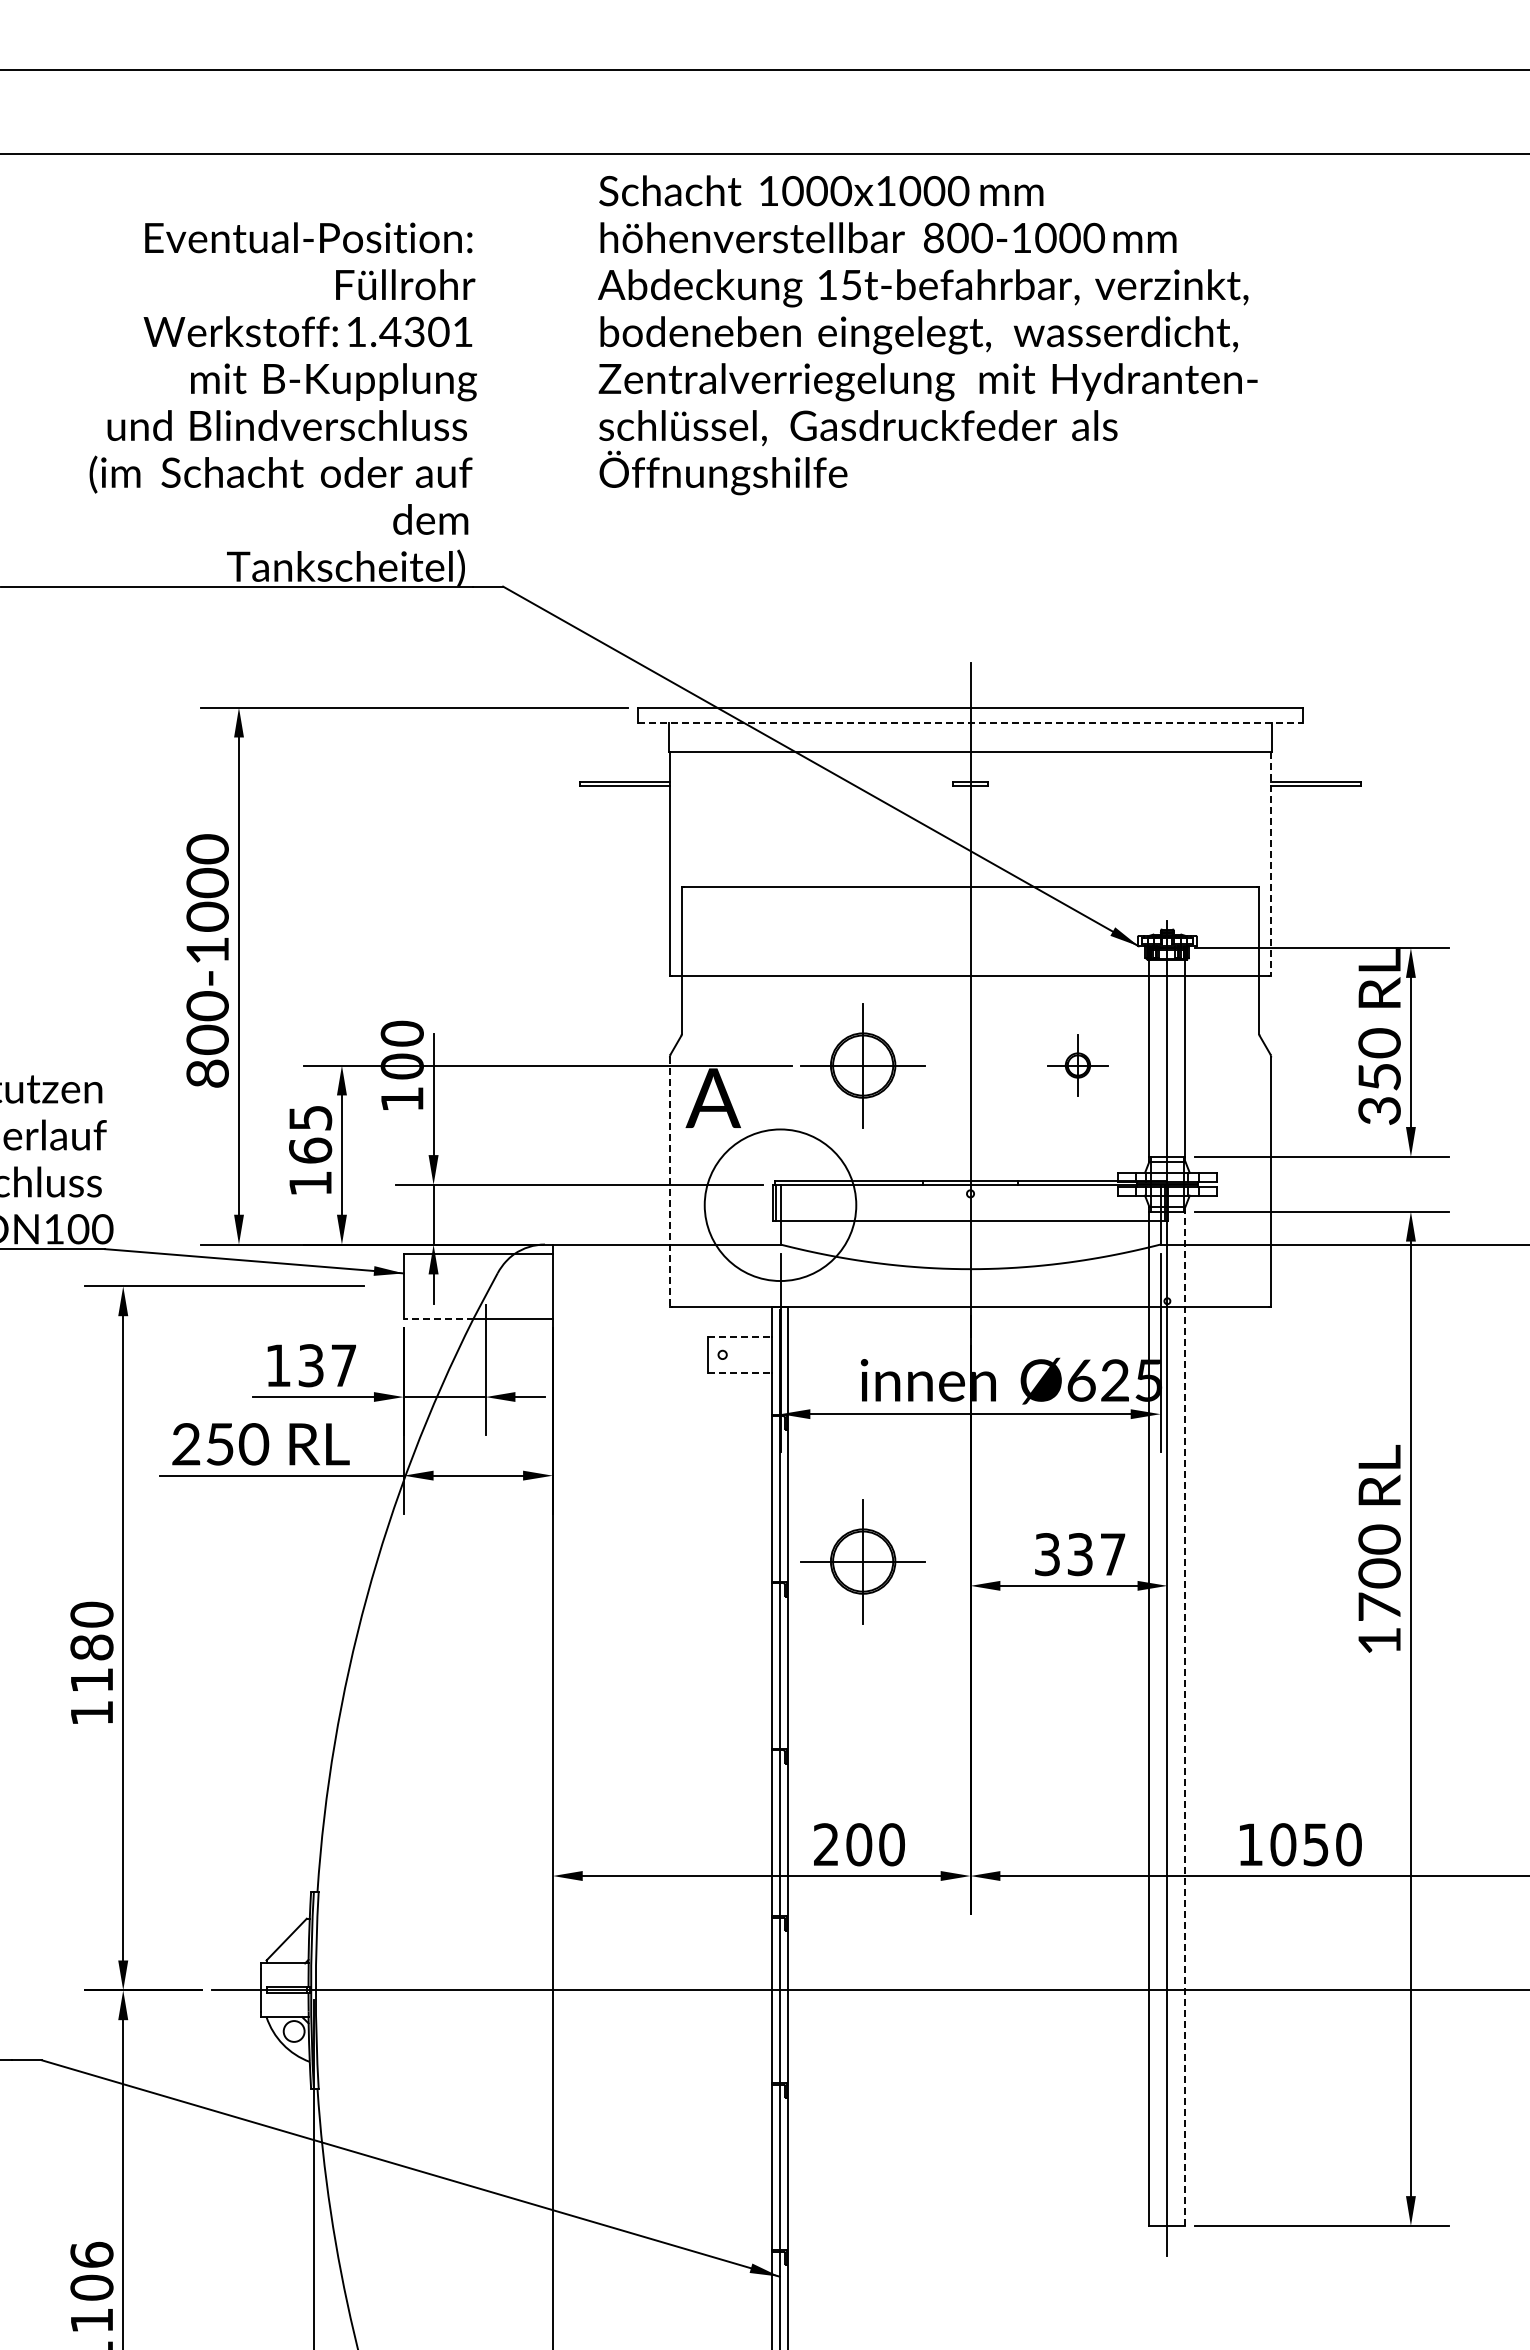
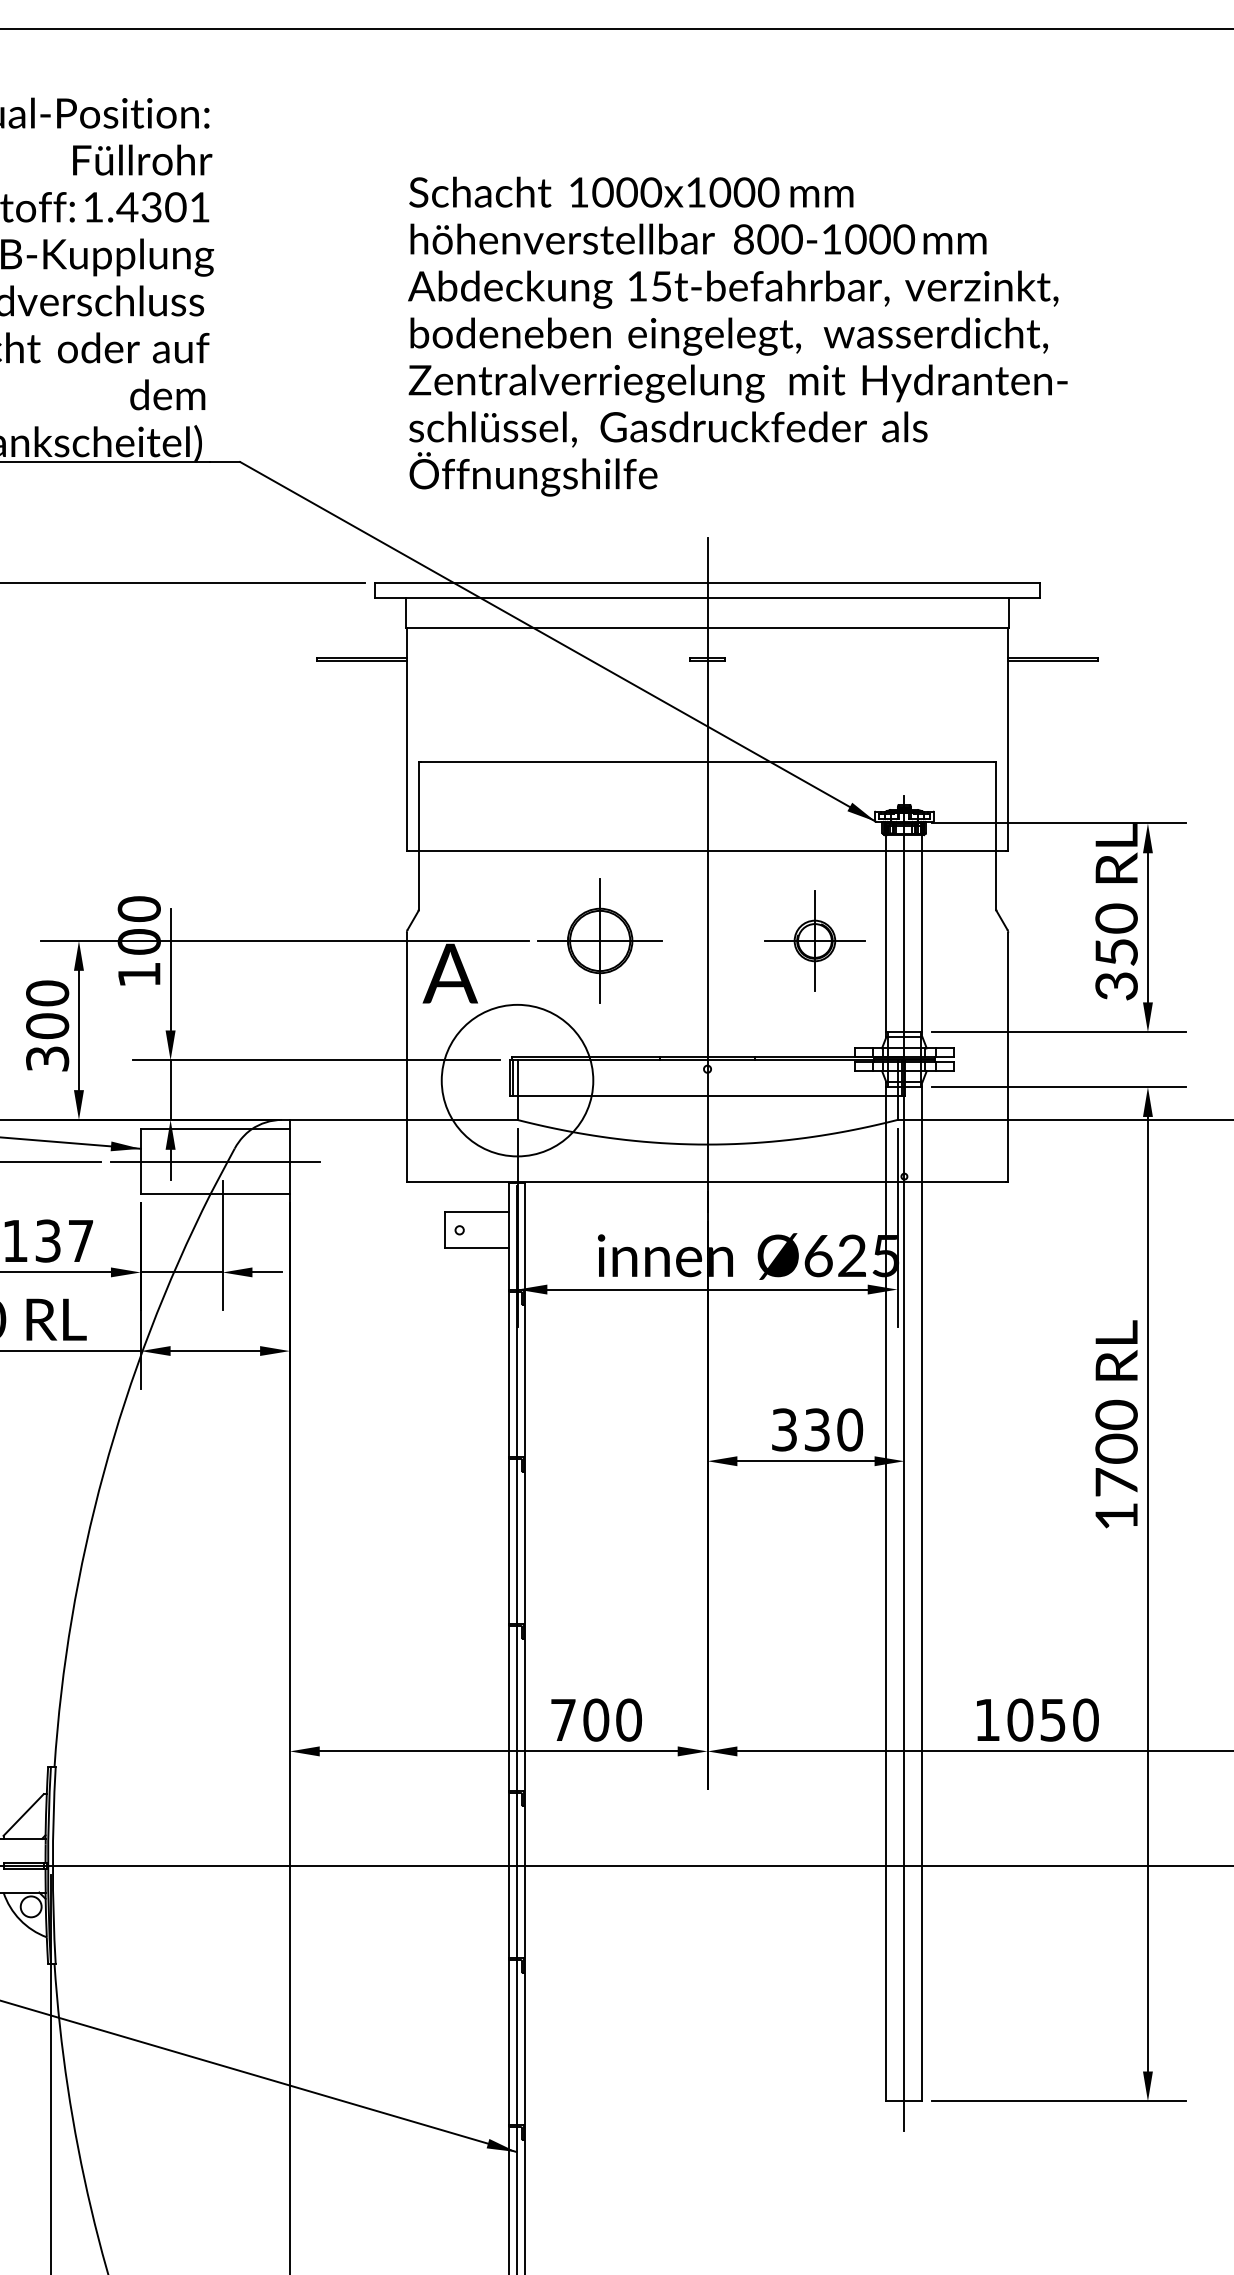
text: (927, 335) -> (737, 336), moved
line: (970, 722) -> (707, 597), dashed -> solid
line: (1271, 864) -> (1008, 739), dashed -> solid
part: (1077, 1065) -> (814, 940), size x1.67
text: (310, 1150) -> (47, 1025), 165 -> 300
line: (669, 1182) -> (406, 1057), dashed -> solid
line: (477, 1286) -> (214, 1161), added
line: (438, 1318) -> (175, 1193), dashed -> solid
line: (740, 1337) -> (477, 1212), dashed -> solid
line: (740, 1372) -> (477, 1247), dashed -> solid
text: (1113, 1554) -> (850, 1429), 337 -> 330
part: (862, 1561) -> (599, 1436), removed
line: (1185, 1718) -> (922, 1593), dashed -> solid
text: (826, 1844) -> (563, 1719), 200 -> 700

